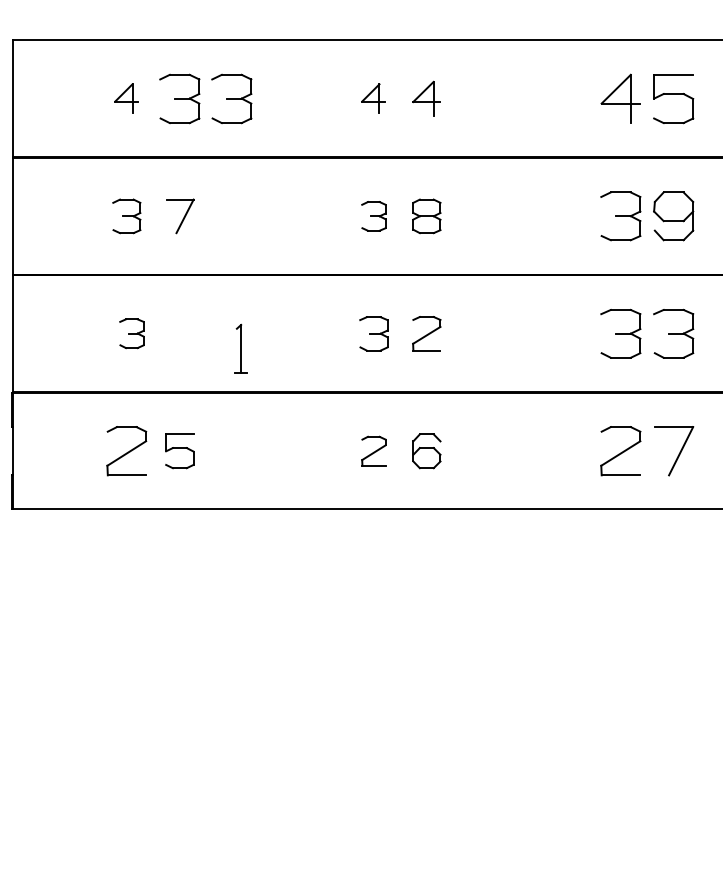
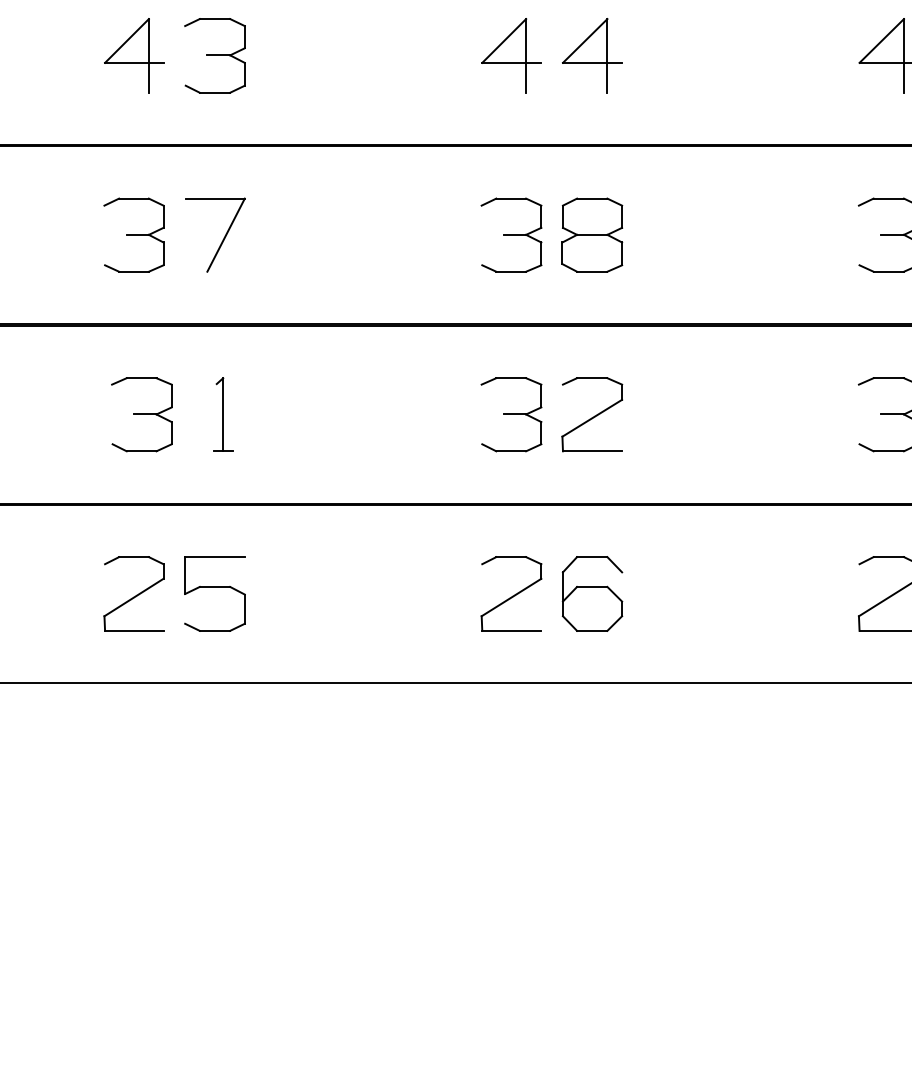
part: (126, 98) -> (133, 55), size x1.67
part: (231, 98) -> (294, 55), removed
part: (373, 98) -> (510, 55), size x1.67
part: (426, 98) -> (591, 55), size x1.43
part: (126, 216) -> (133, 235), size x1.43
part: (180, 216) -> (216, 235), size x1.43
part: (373, 216) -> (510, 235), size x1.67
part: (426, 216) -> (591, 235), size x1.43
part: (131, 333) -> (141, 414), size x1.67
part: (373, 333) -> (510, 414), size x1.43
part: (426, 333) -> (591, 414), size x1.43
part: (240, 348) -> (222, 414), moved
part: (179, 451) -> (214, 594), size x1.43
part: (373, 451) -> (510, 594), size x1.67
part: (426, 451) -> (591, 594), size x1.43

